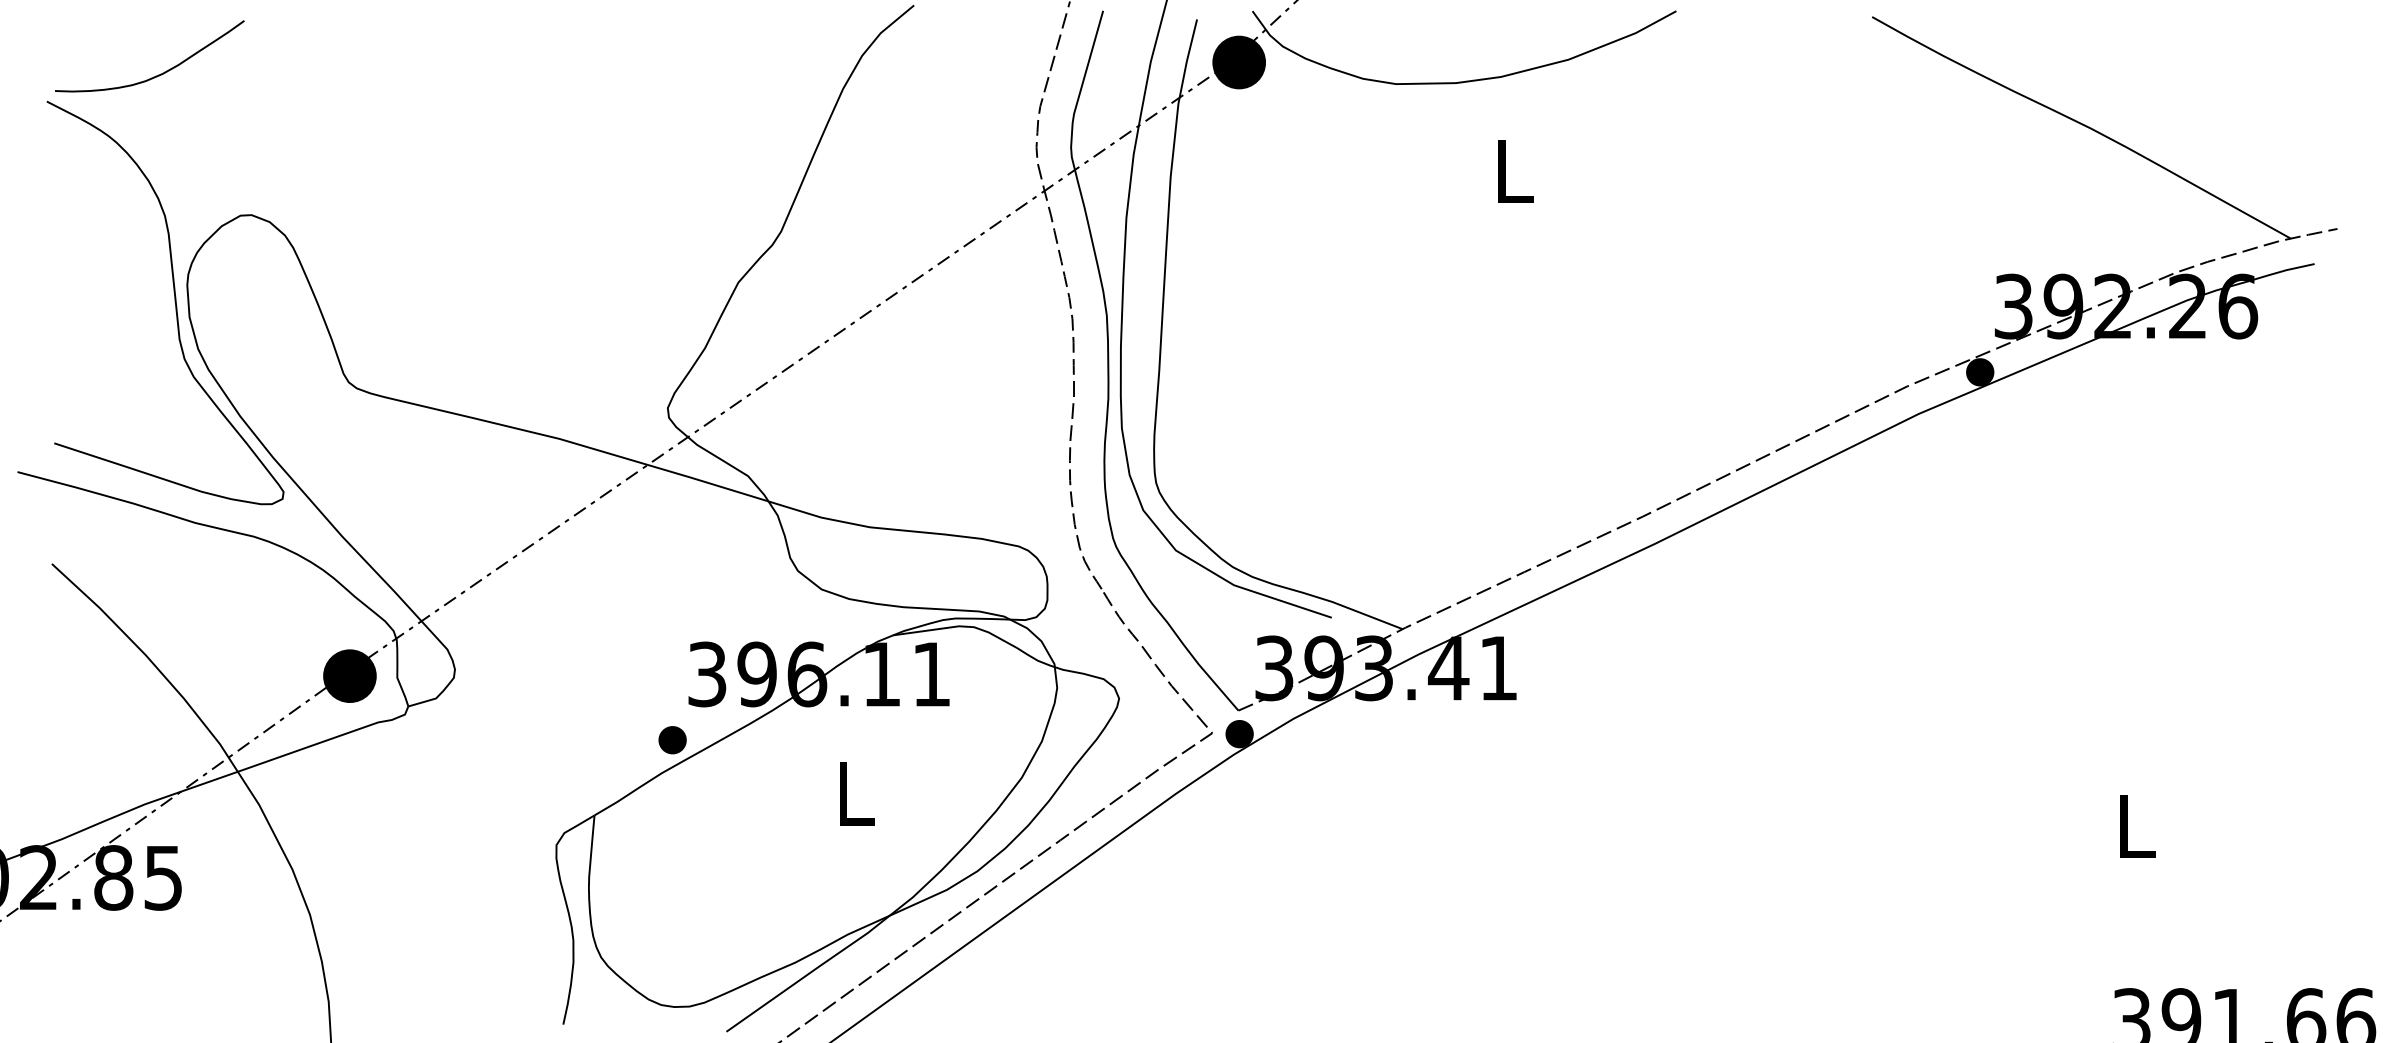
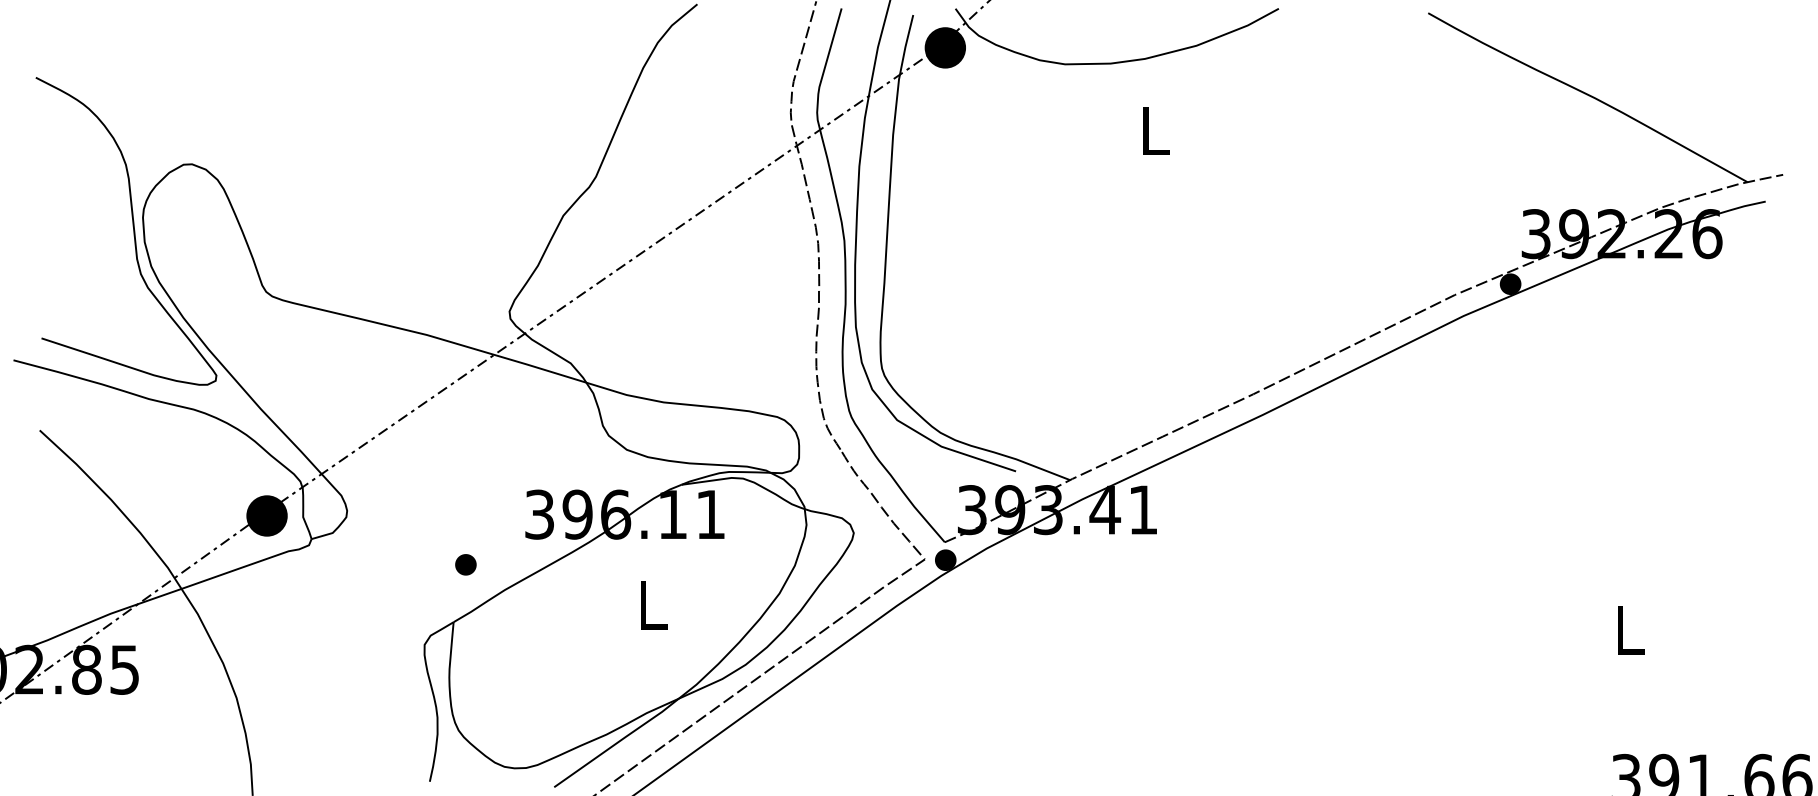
curve: (158, 74) -> (121, 57), removed
part: (672, 740) -> (465, 565), moved

